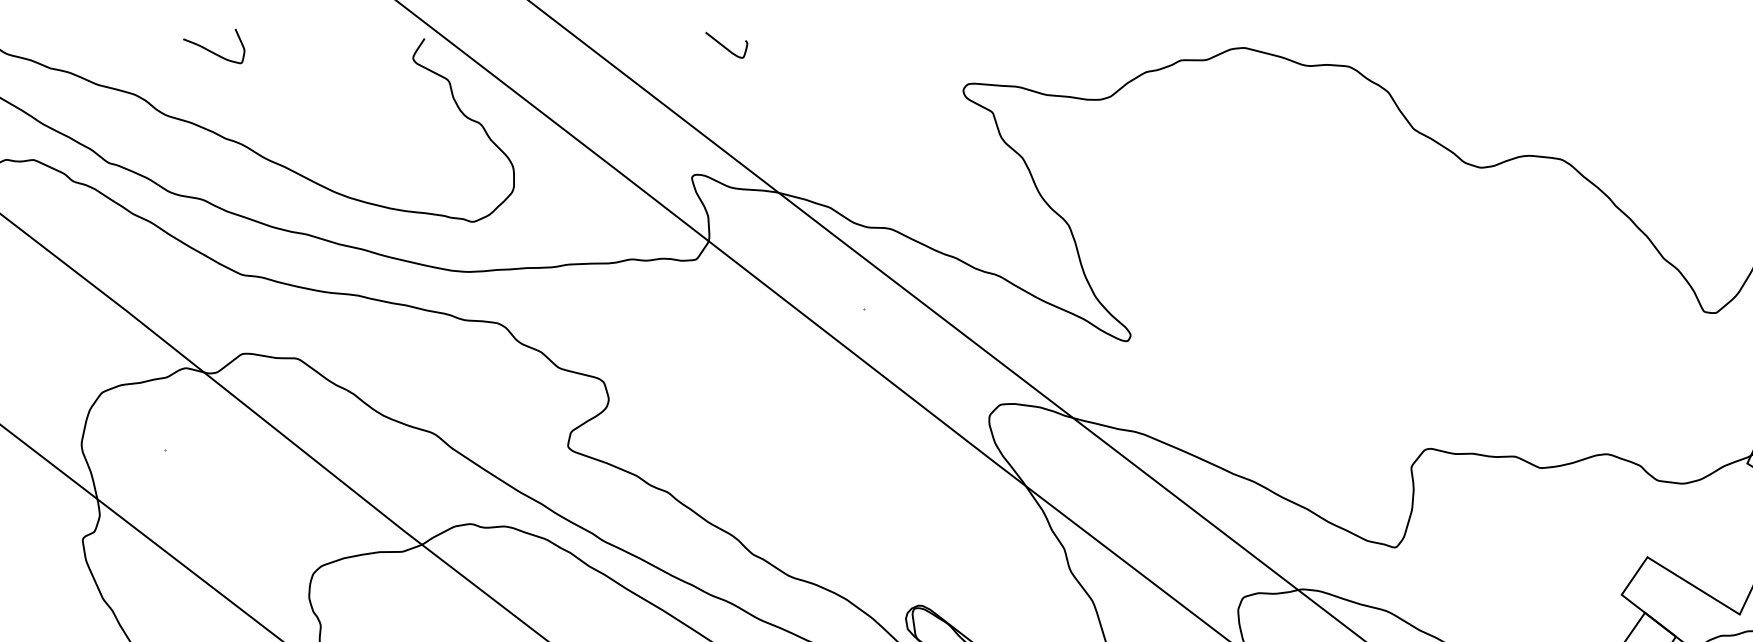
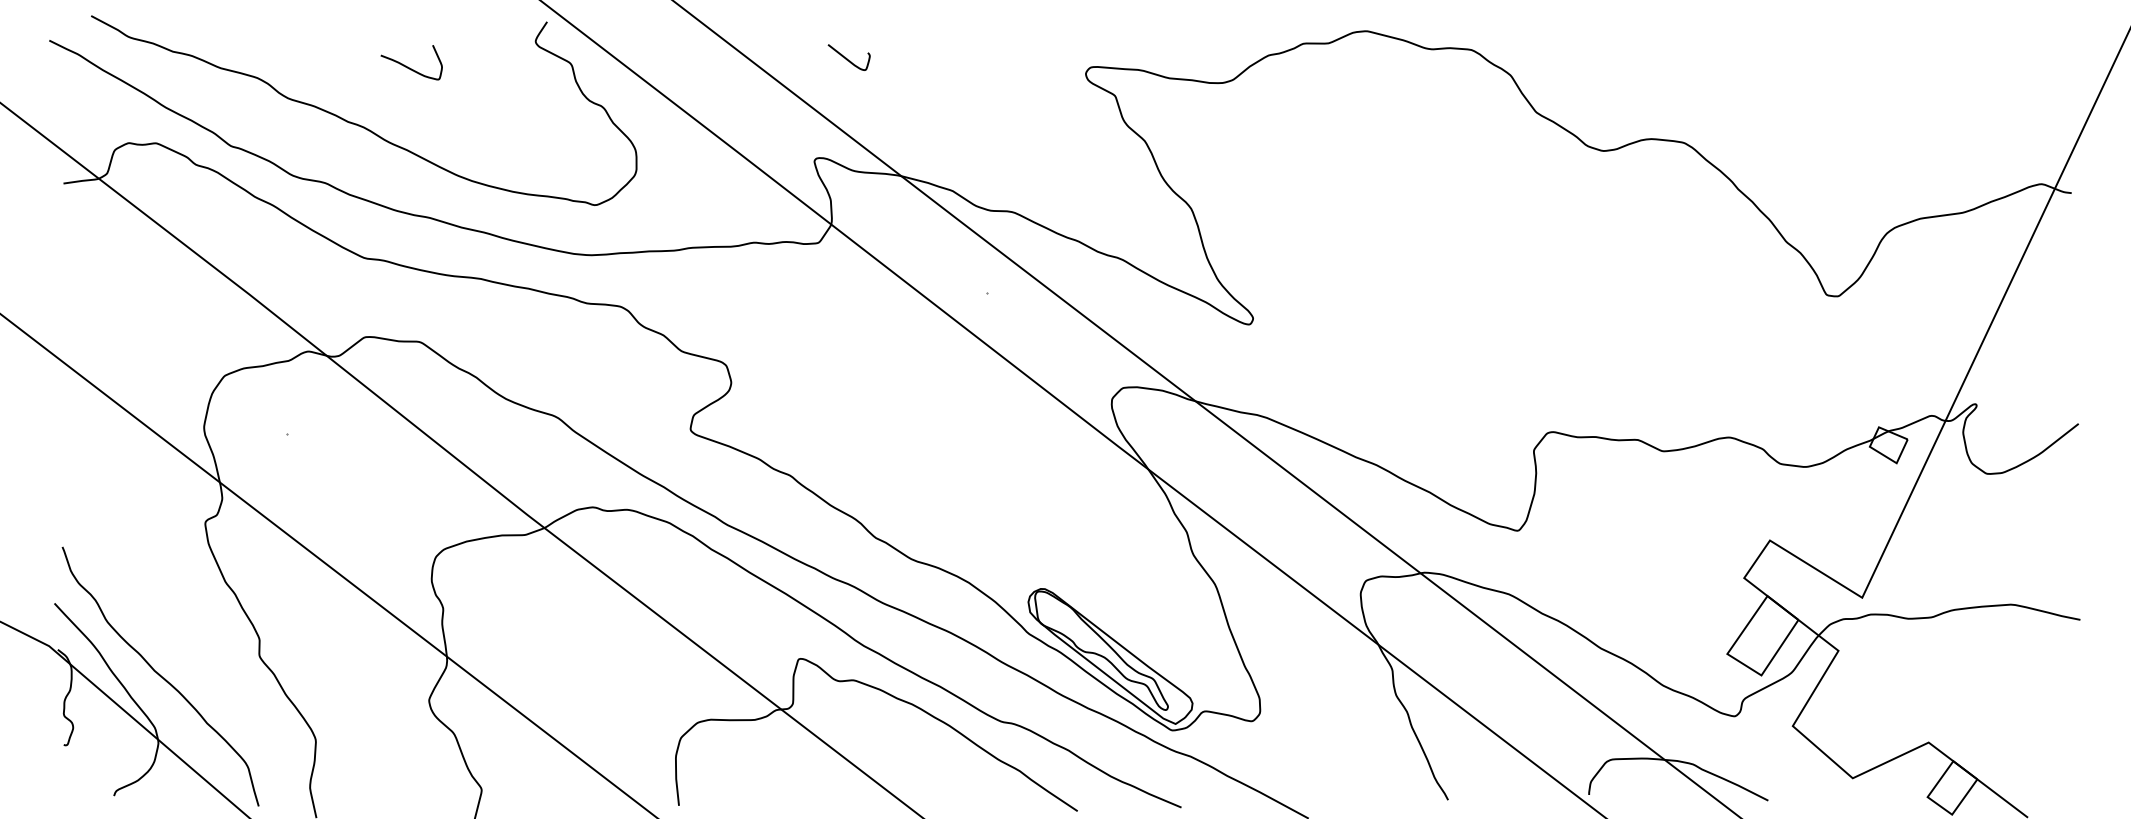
curve: (725, 46) -> (847, 58), moved
curve: (211, 50) -> (408, 66), moved

